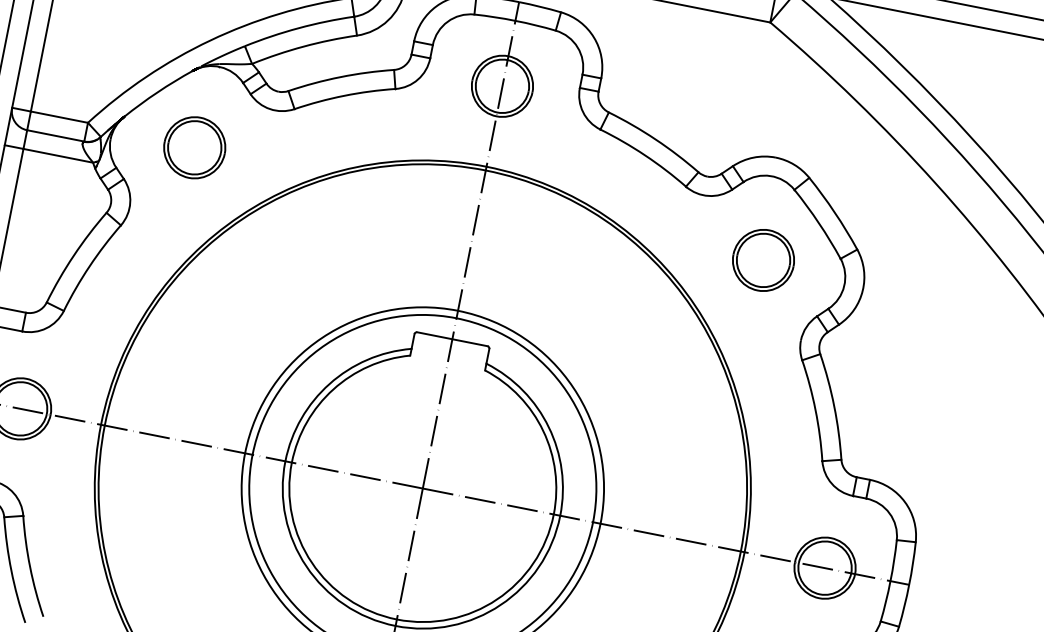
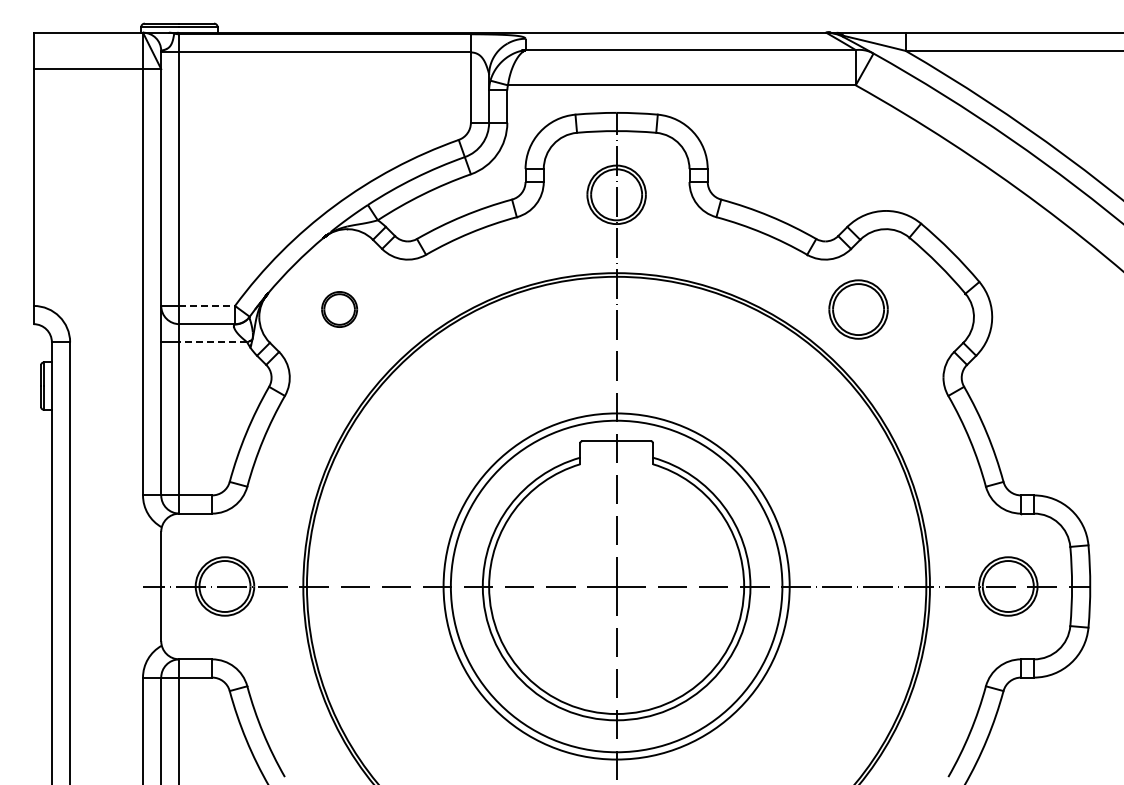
line: (59, 116) -> (207, 305), solid -> dashed
part: (194, 147) -> (339, 309), size x0.6
line: (58, 155) -> (213, 342), solid -> dashed
part: (763, 260) -> (858, 309), moved

